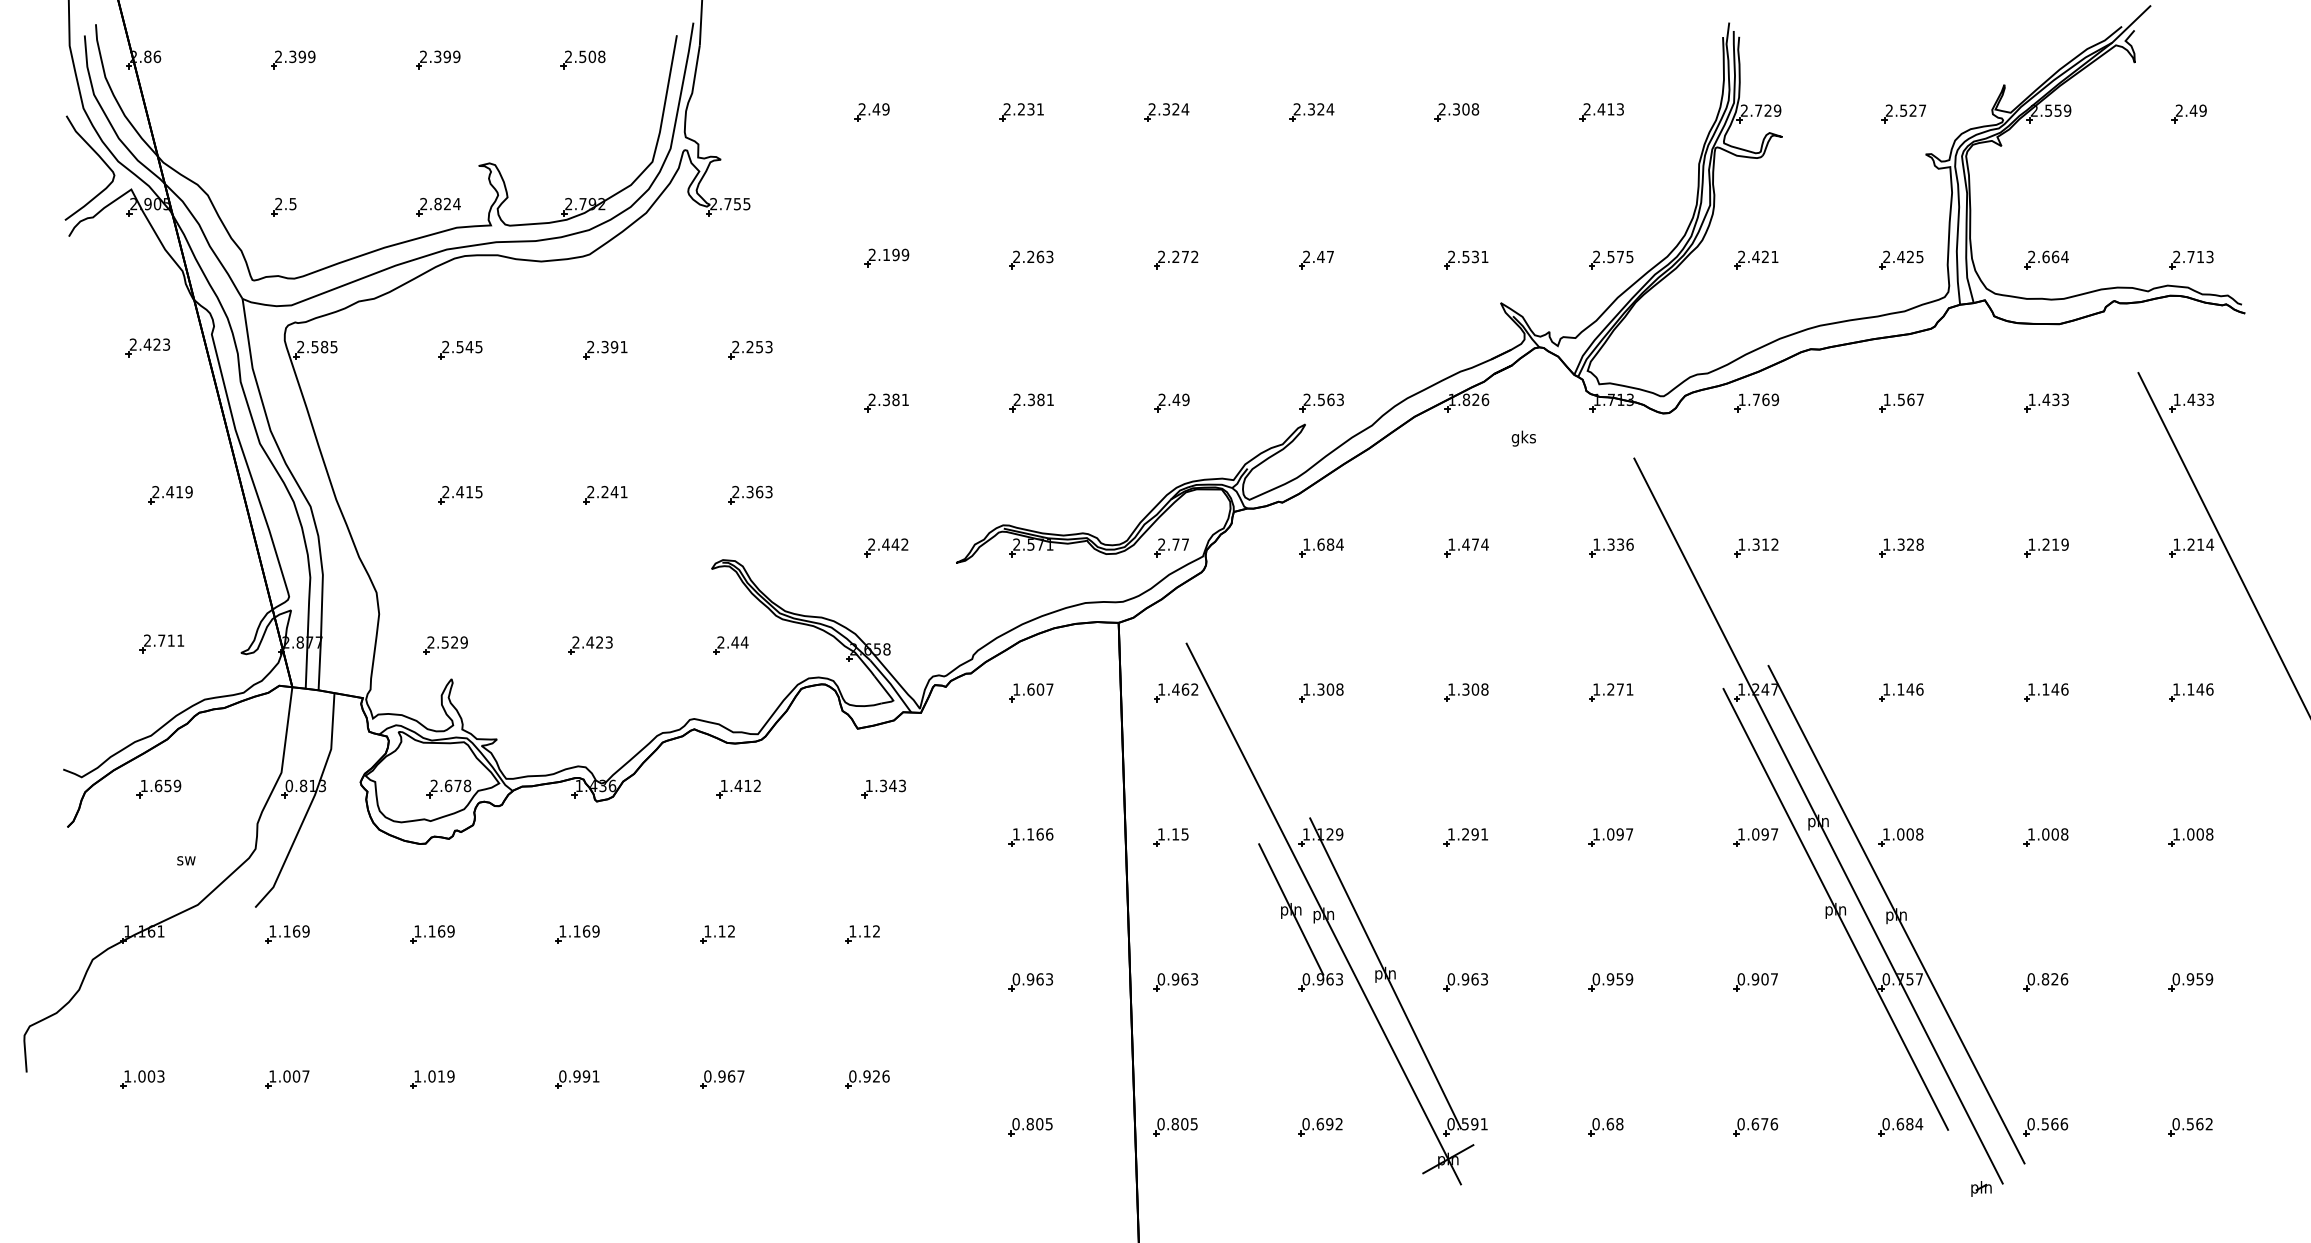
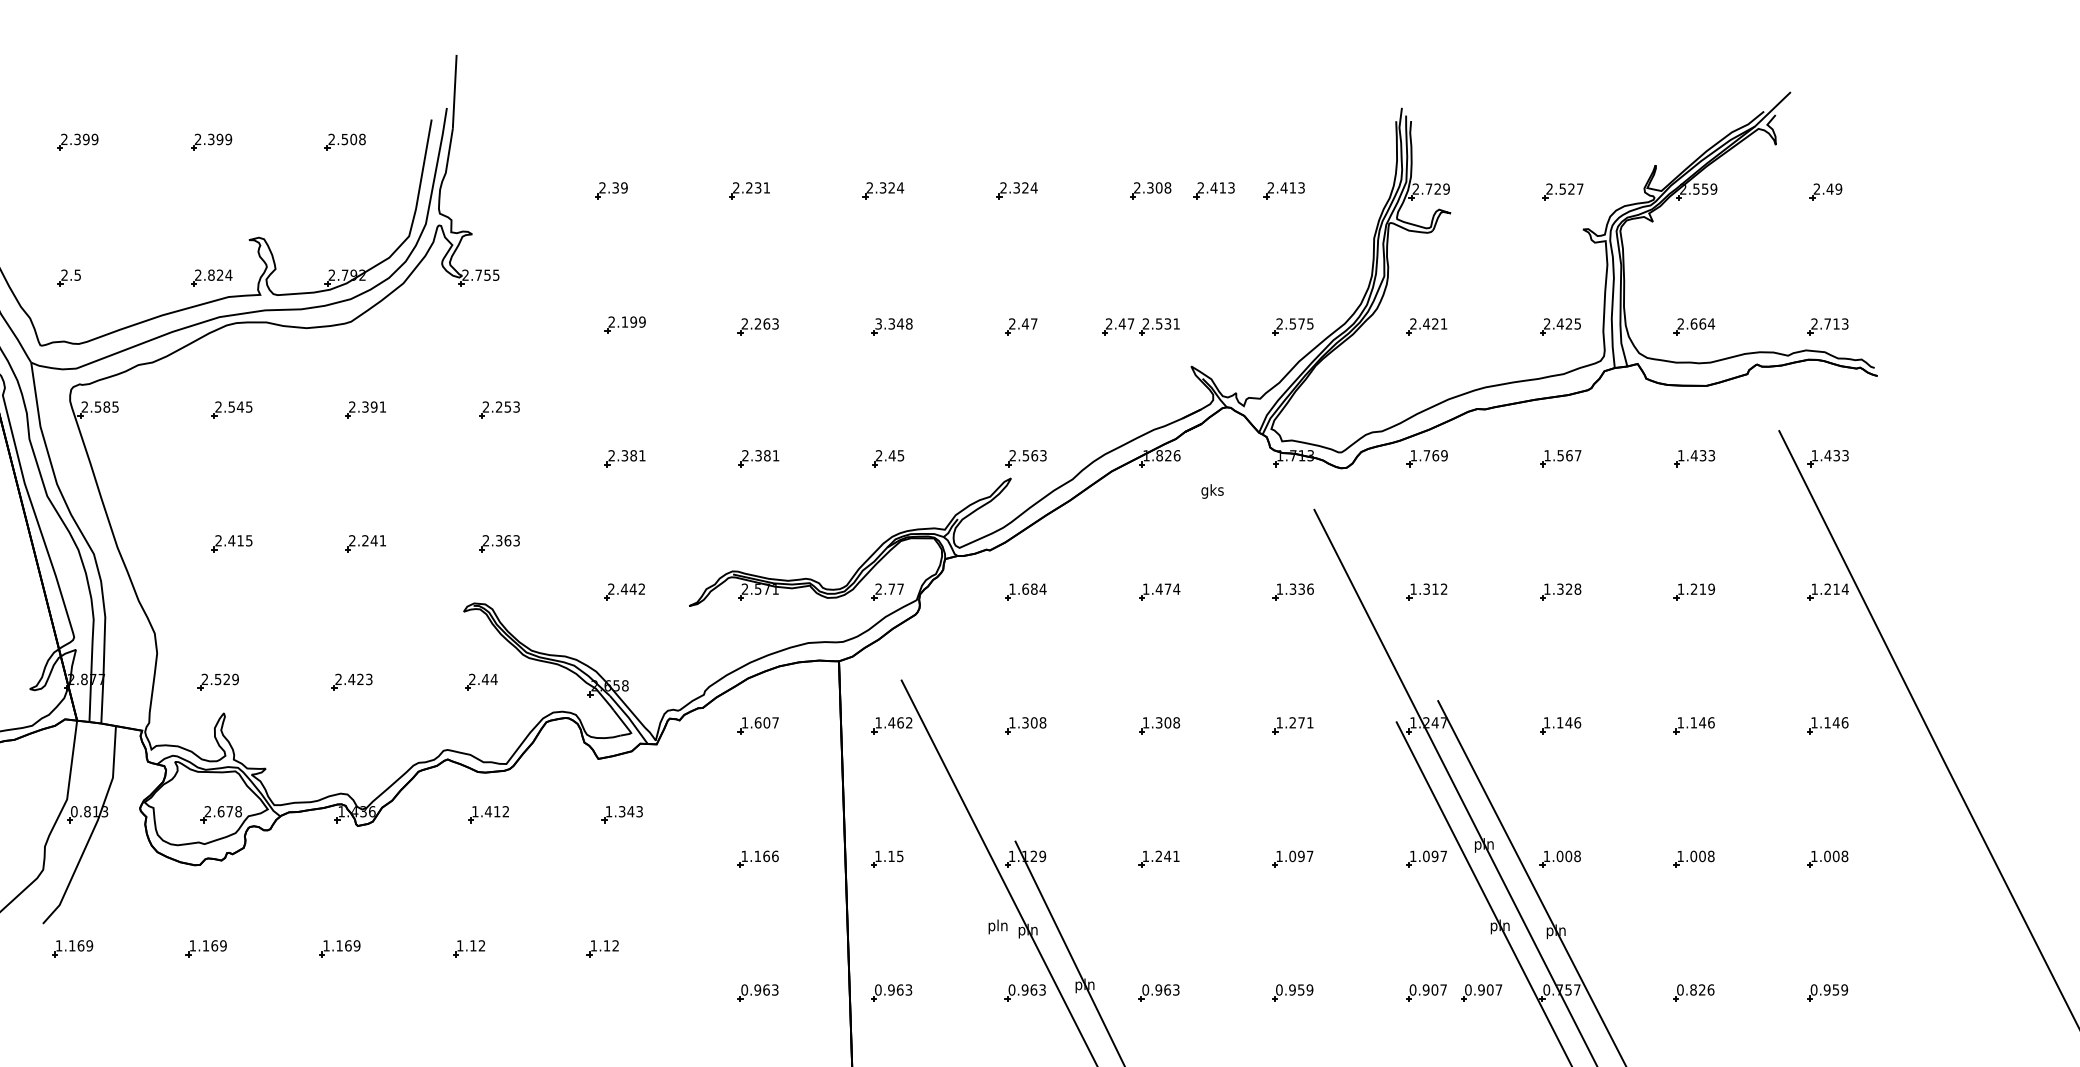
text: (876, 109) -> (615, 188), 2.49 -> 2.39
part: (1525, 112) -> (1214, 190), added
text: (1178, 256) -> (894, 323), 2.272 -> 3.348
part: (1421, 259) -> (1118, 326), added
text: (1185, 399) -> (900, 455), 2.49 -> 2.45
text: (1475, 834) -> (1167, 856), 1.291 -> 1.241
line: (1291, 909) -> (998, 925), removed
part: (1815, 982) -> (1481, 992), added

